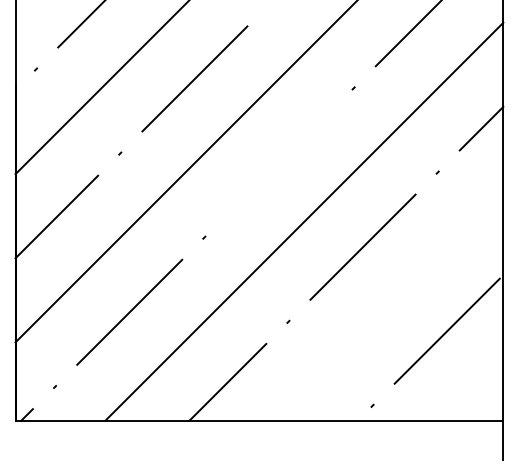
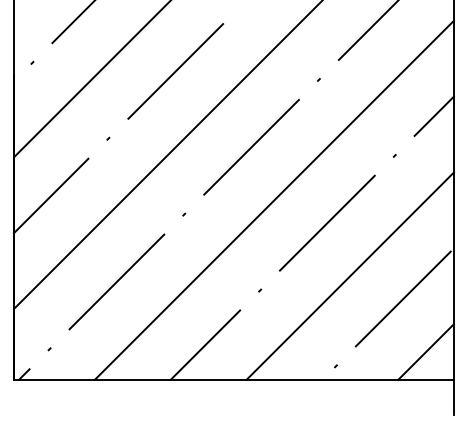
line: (278, 162) -> (251, 146), added
line: (388, 305) -> (350, 275), added
line: (472, 389) -> (426, 351), added

